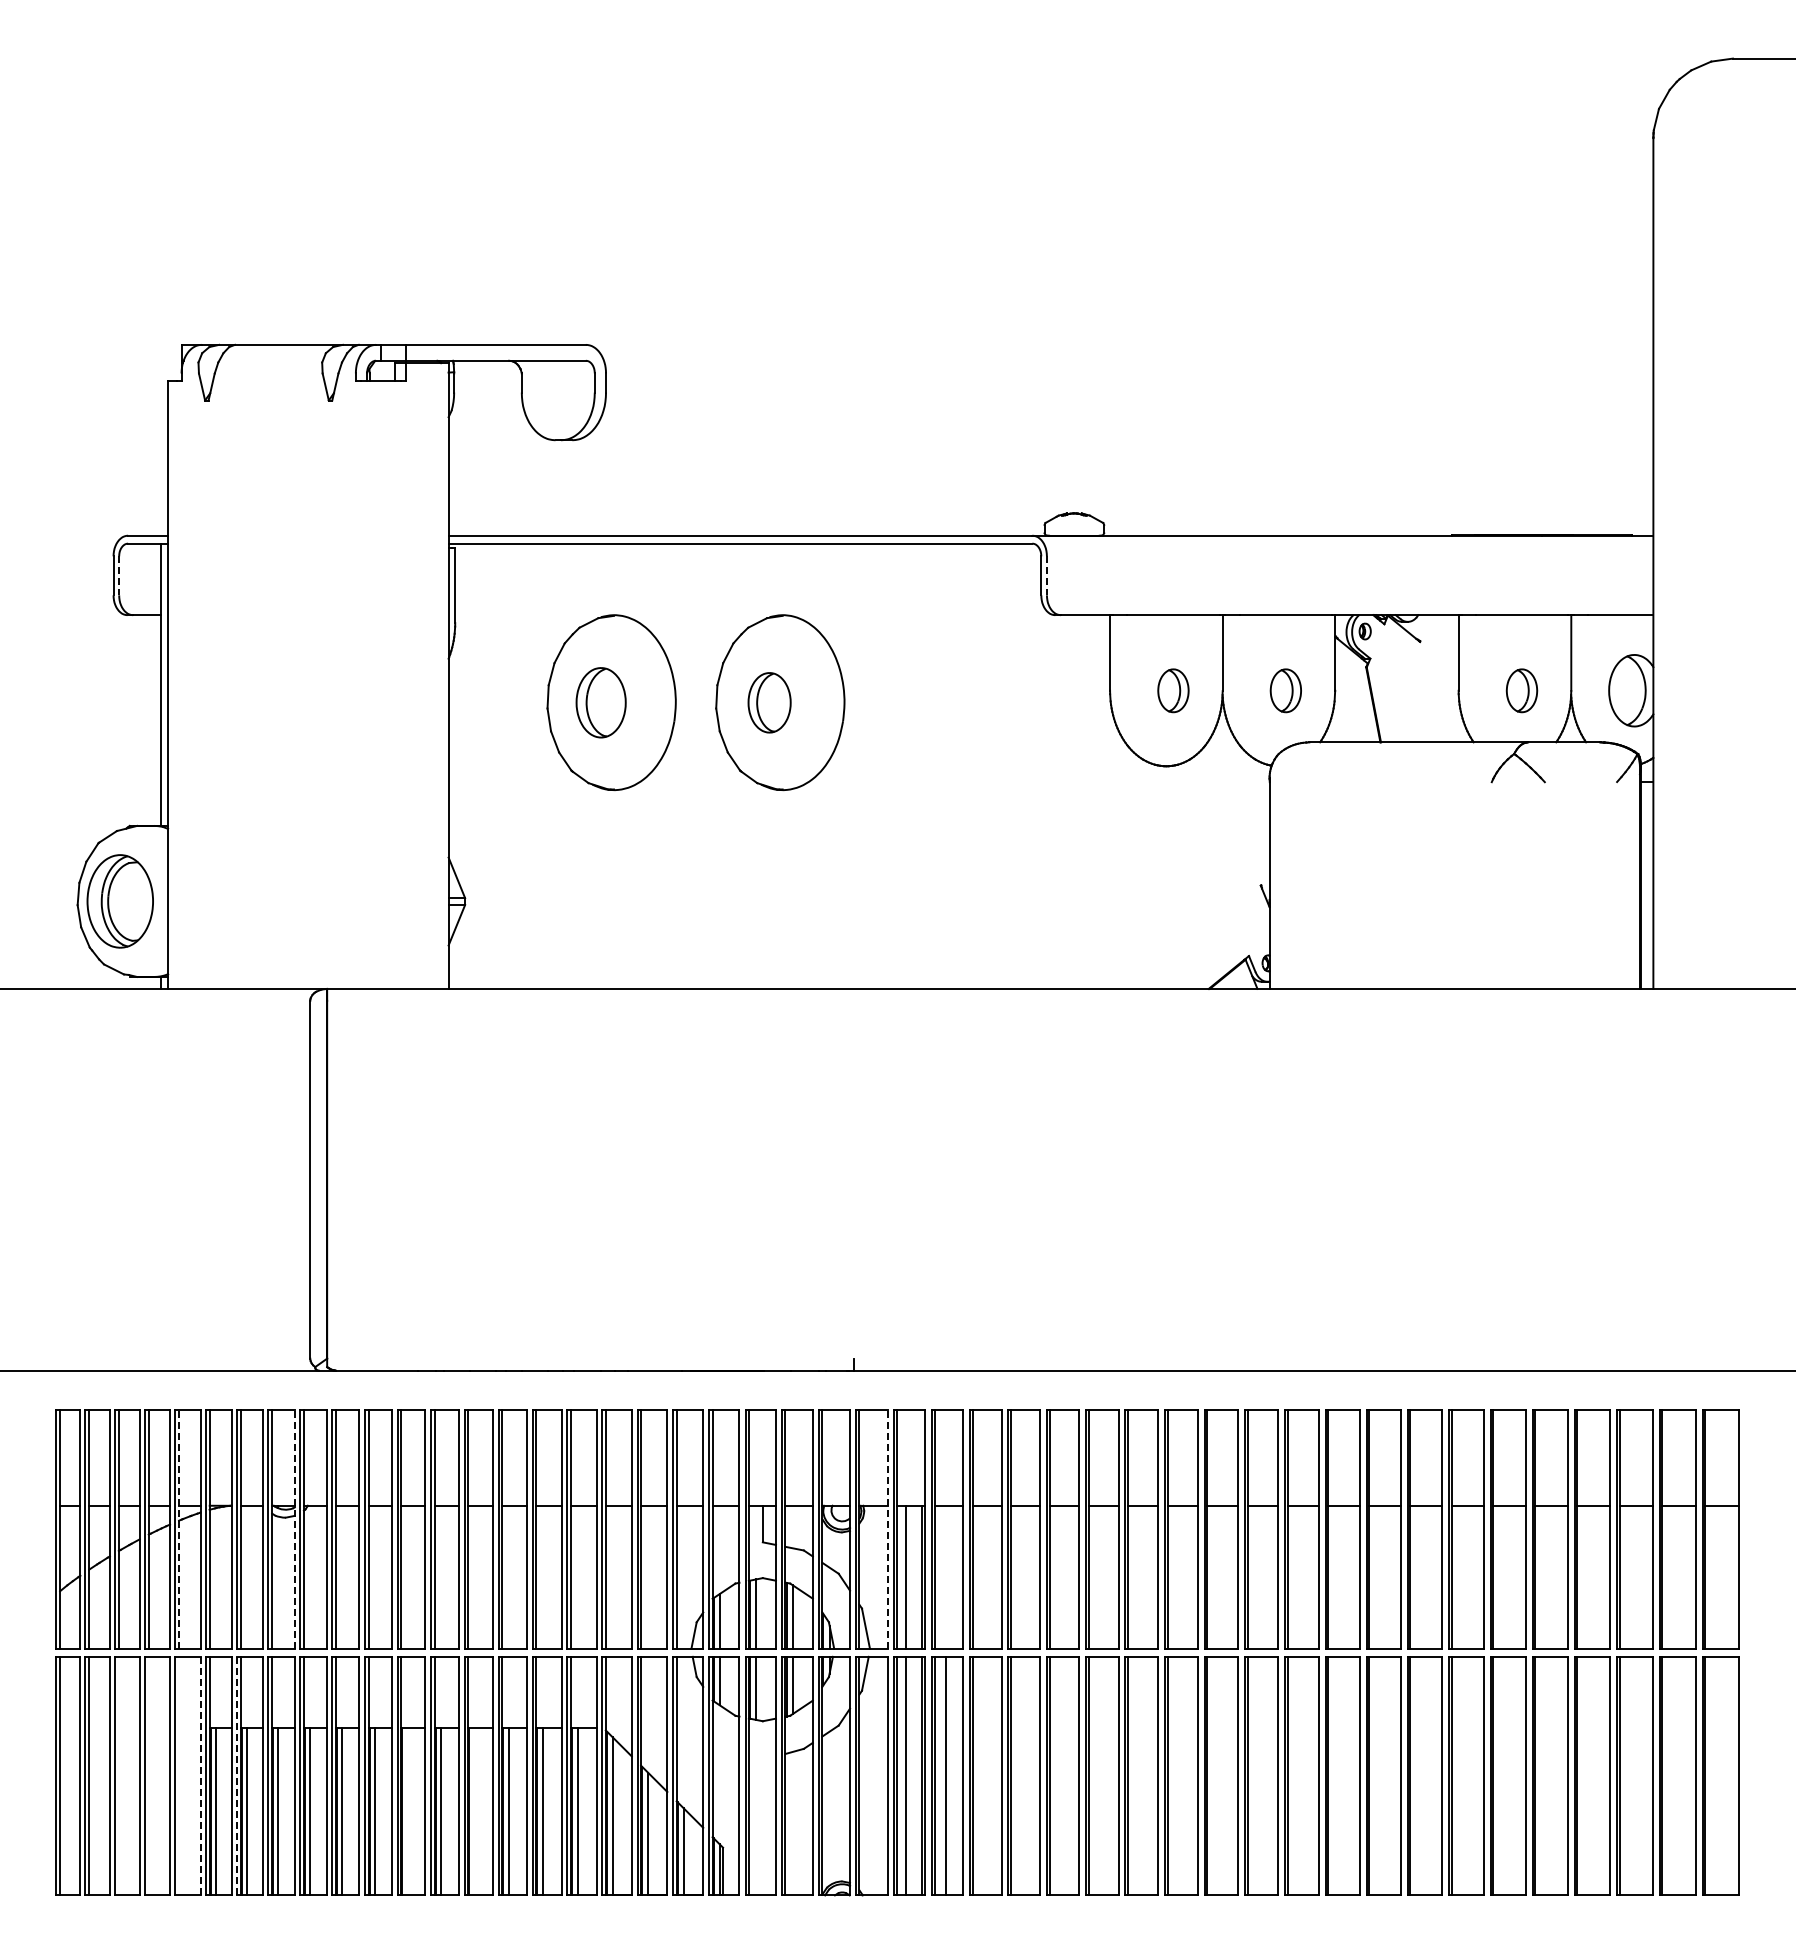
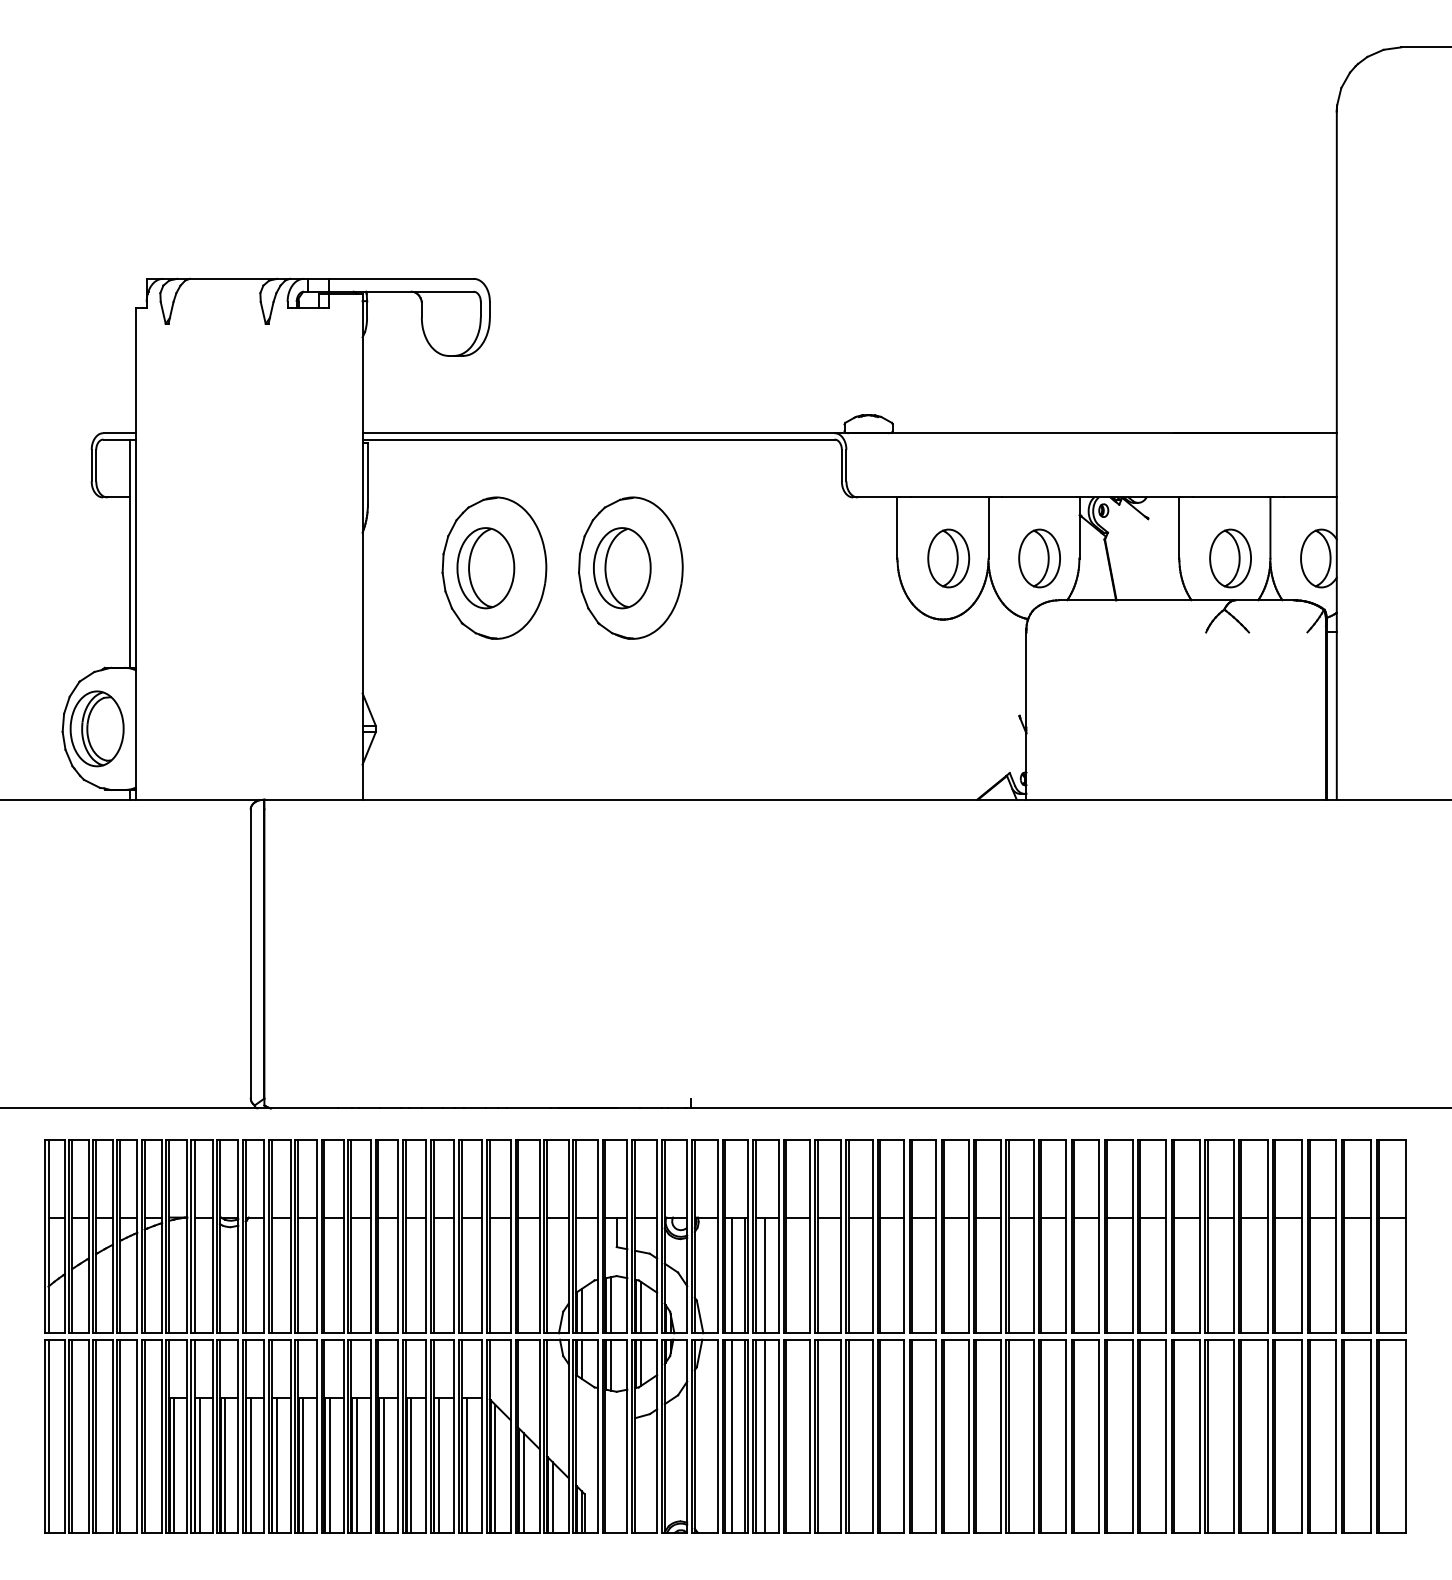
line: (119, 576) -> (96, 466), dashed -> solid
line: (1046, 576) -> (846, 466), dashed -> solid
part: (1173, 690) -> (948, 558), size x1.67
part: (1285, 690) -> (1039, 558), size x1.67
part: (1521, 690) -> (1230, 558), size x1.67
part: (601, 702) -> (486, 568), size x1.43
part: (769, 702) -> (622, 568), size x1.67
line: (179, 1529) -> (145, 1236), dashed -> solid
line: (294, 1529) -> (238, 1236), dashed -> solid
line: (887, 1529) -> (717, 1236), dashed -> solid
line: (945, 1576) -> (764, 1274), added
line: (118, 1775) -> (95, 1435), added
line: (148, 1775) -> (119, 1435), added
line: (179, 1775) -> (145, 1435), added
line: (200, 1775) -> (162, 1435), dashed -> solid
line: (236, 1775) -> (191, 1435), dashed -> solid
line: (407, 1811) -> (329, 1464), added
line: (474, 1811) -> (383, 1464), added

